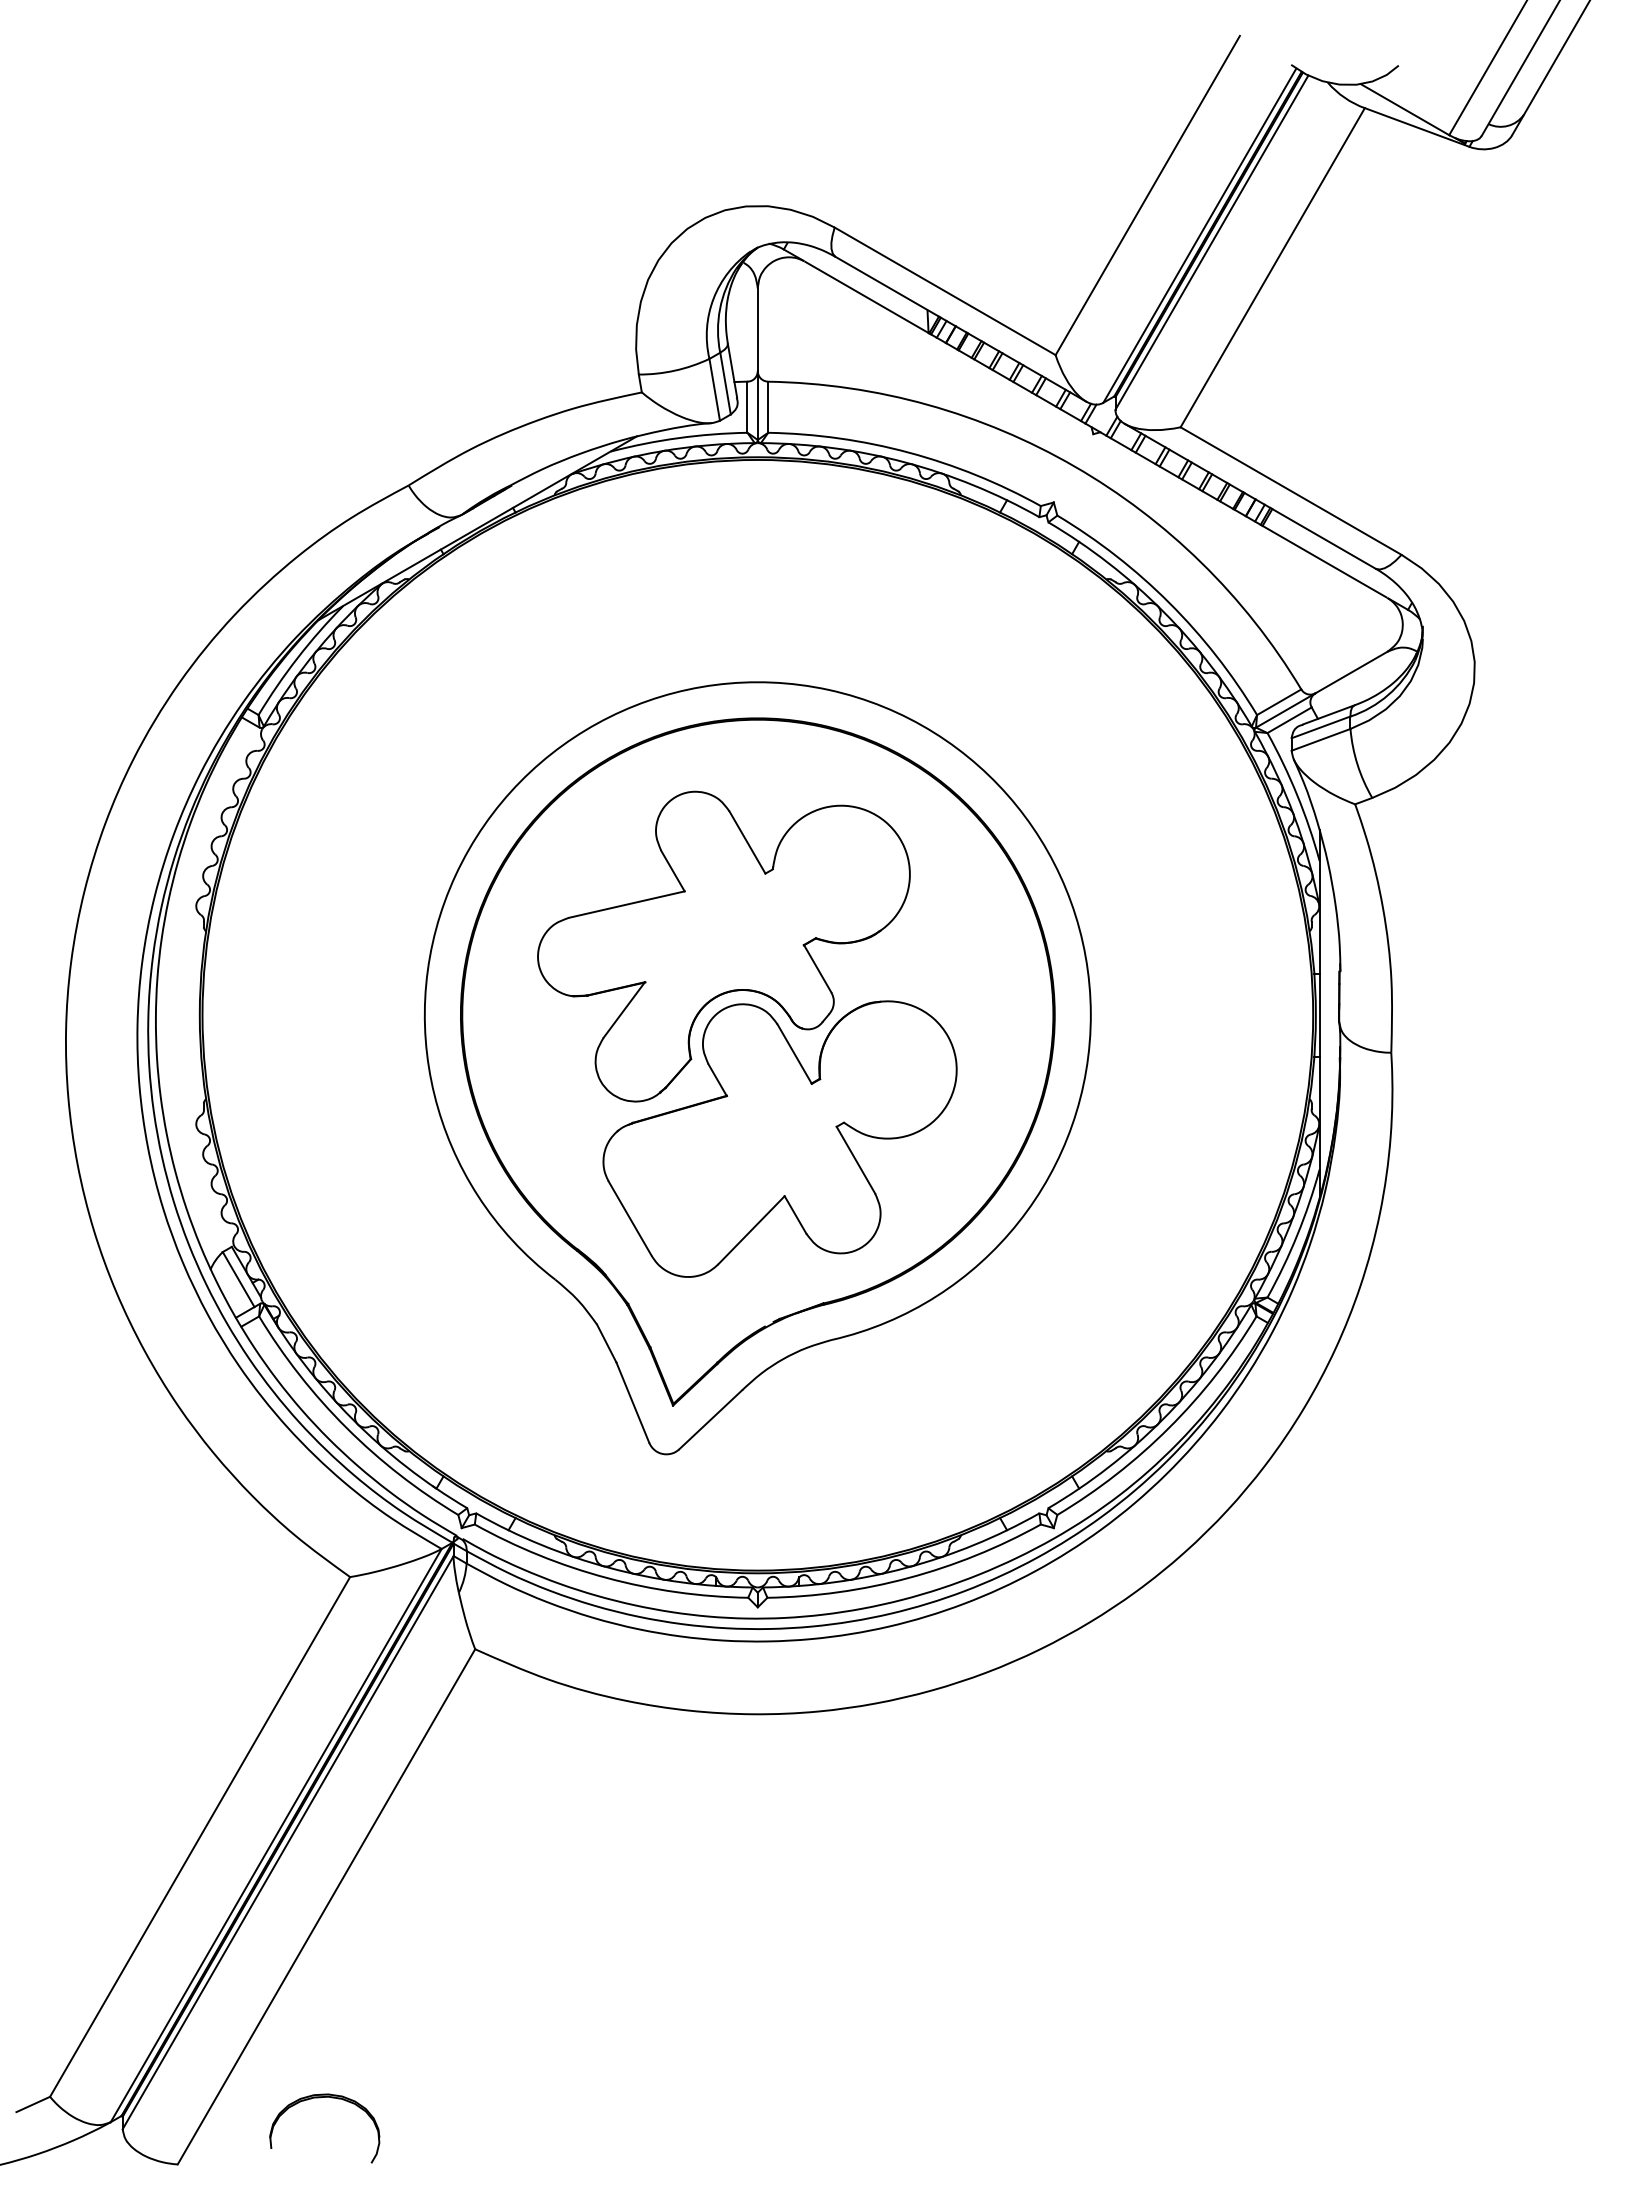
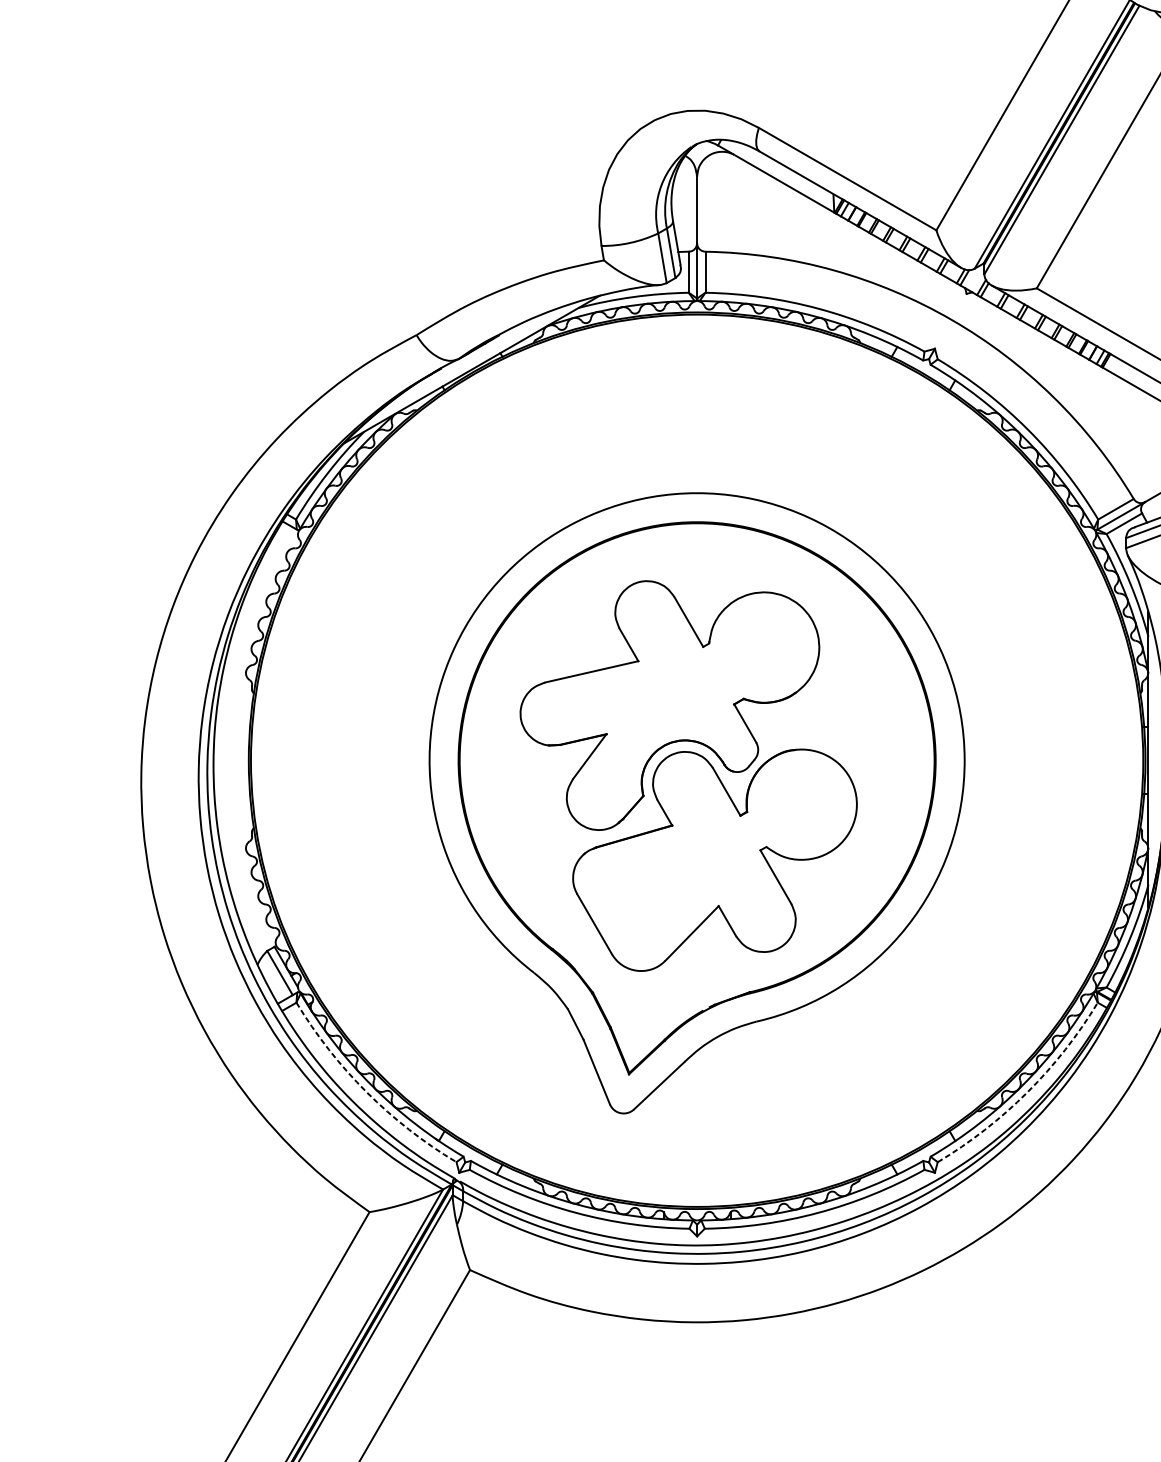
arc: (346, 1427) -> (366, 1091), solid -> dashed
arc: (1169, 1427) -> (1027, 1091), solid -> dashed

